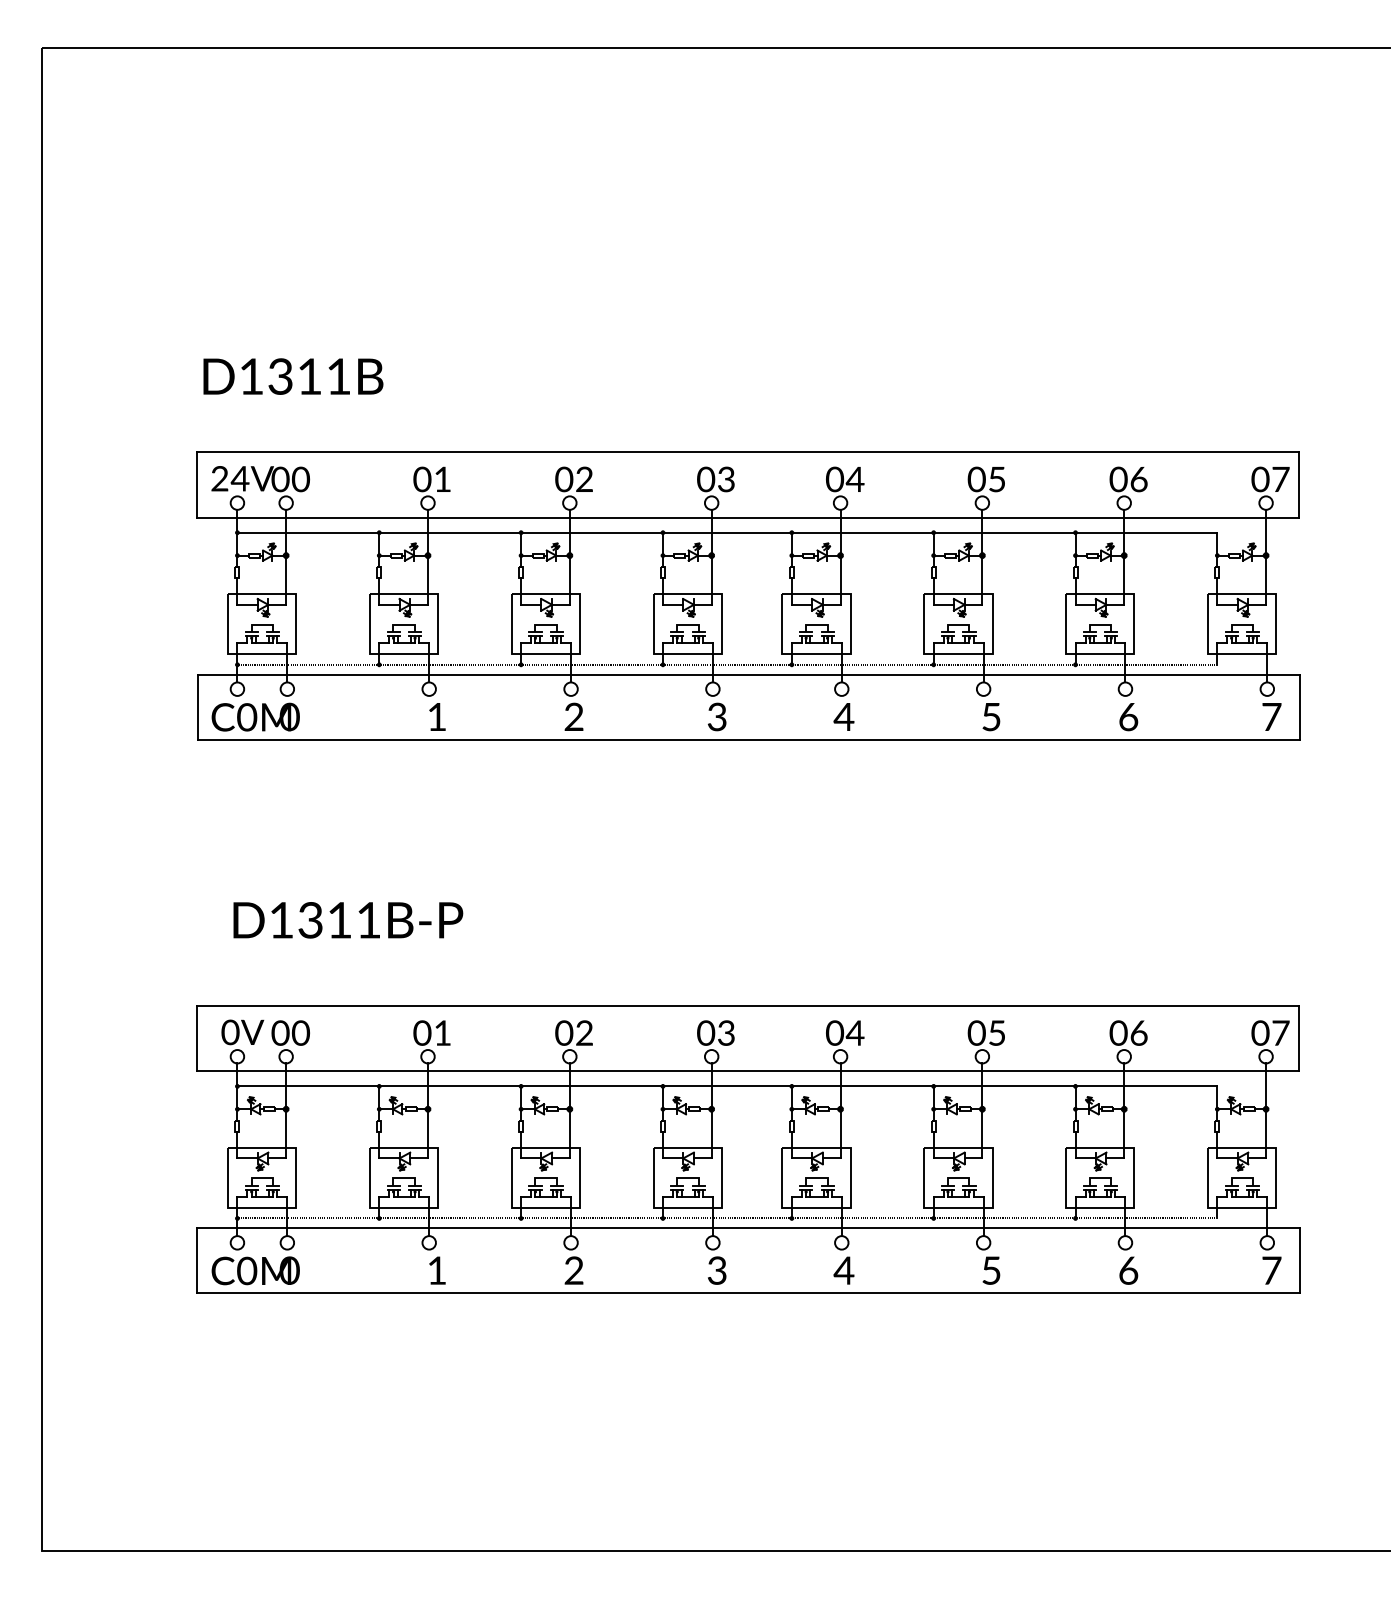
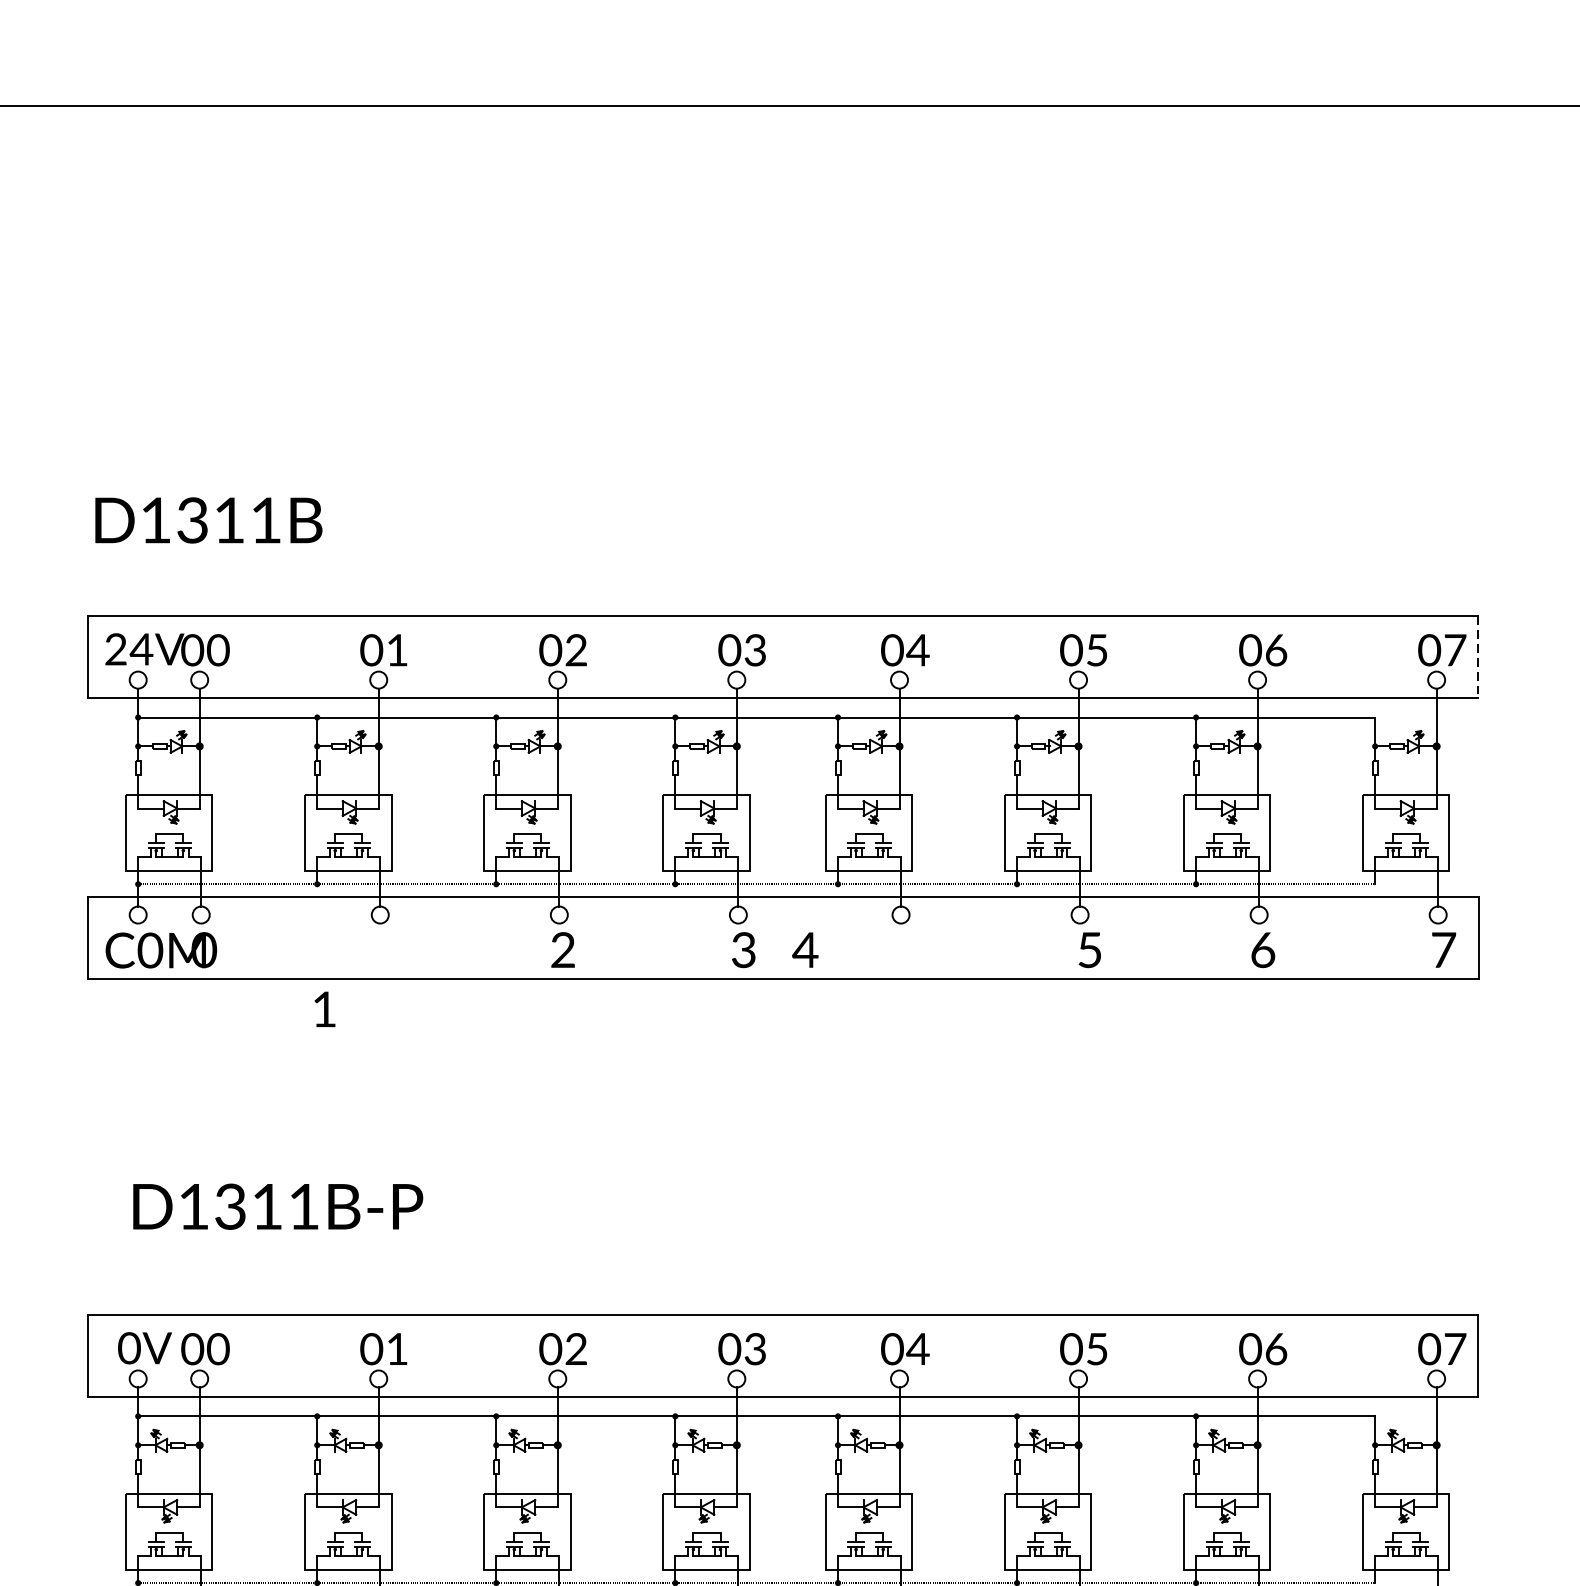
line: (1299, 484) -> (1478, 656), solid -> dashed
text: (437, 716) -> (325, 1008), moved
text: (843, 716) -> (804, 949), moved

